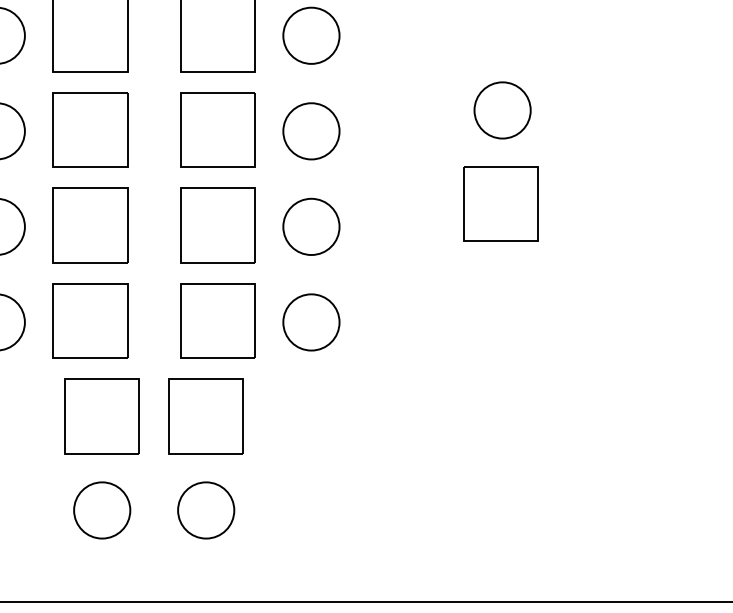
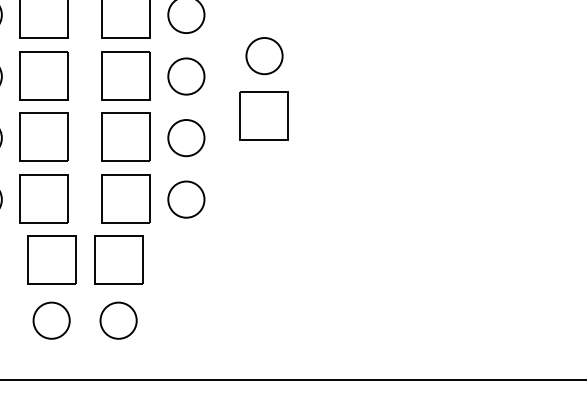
part: (501, 160) -> (263, 88), moved

